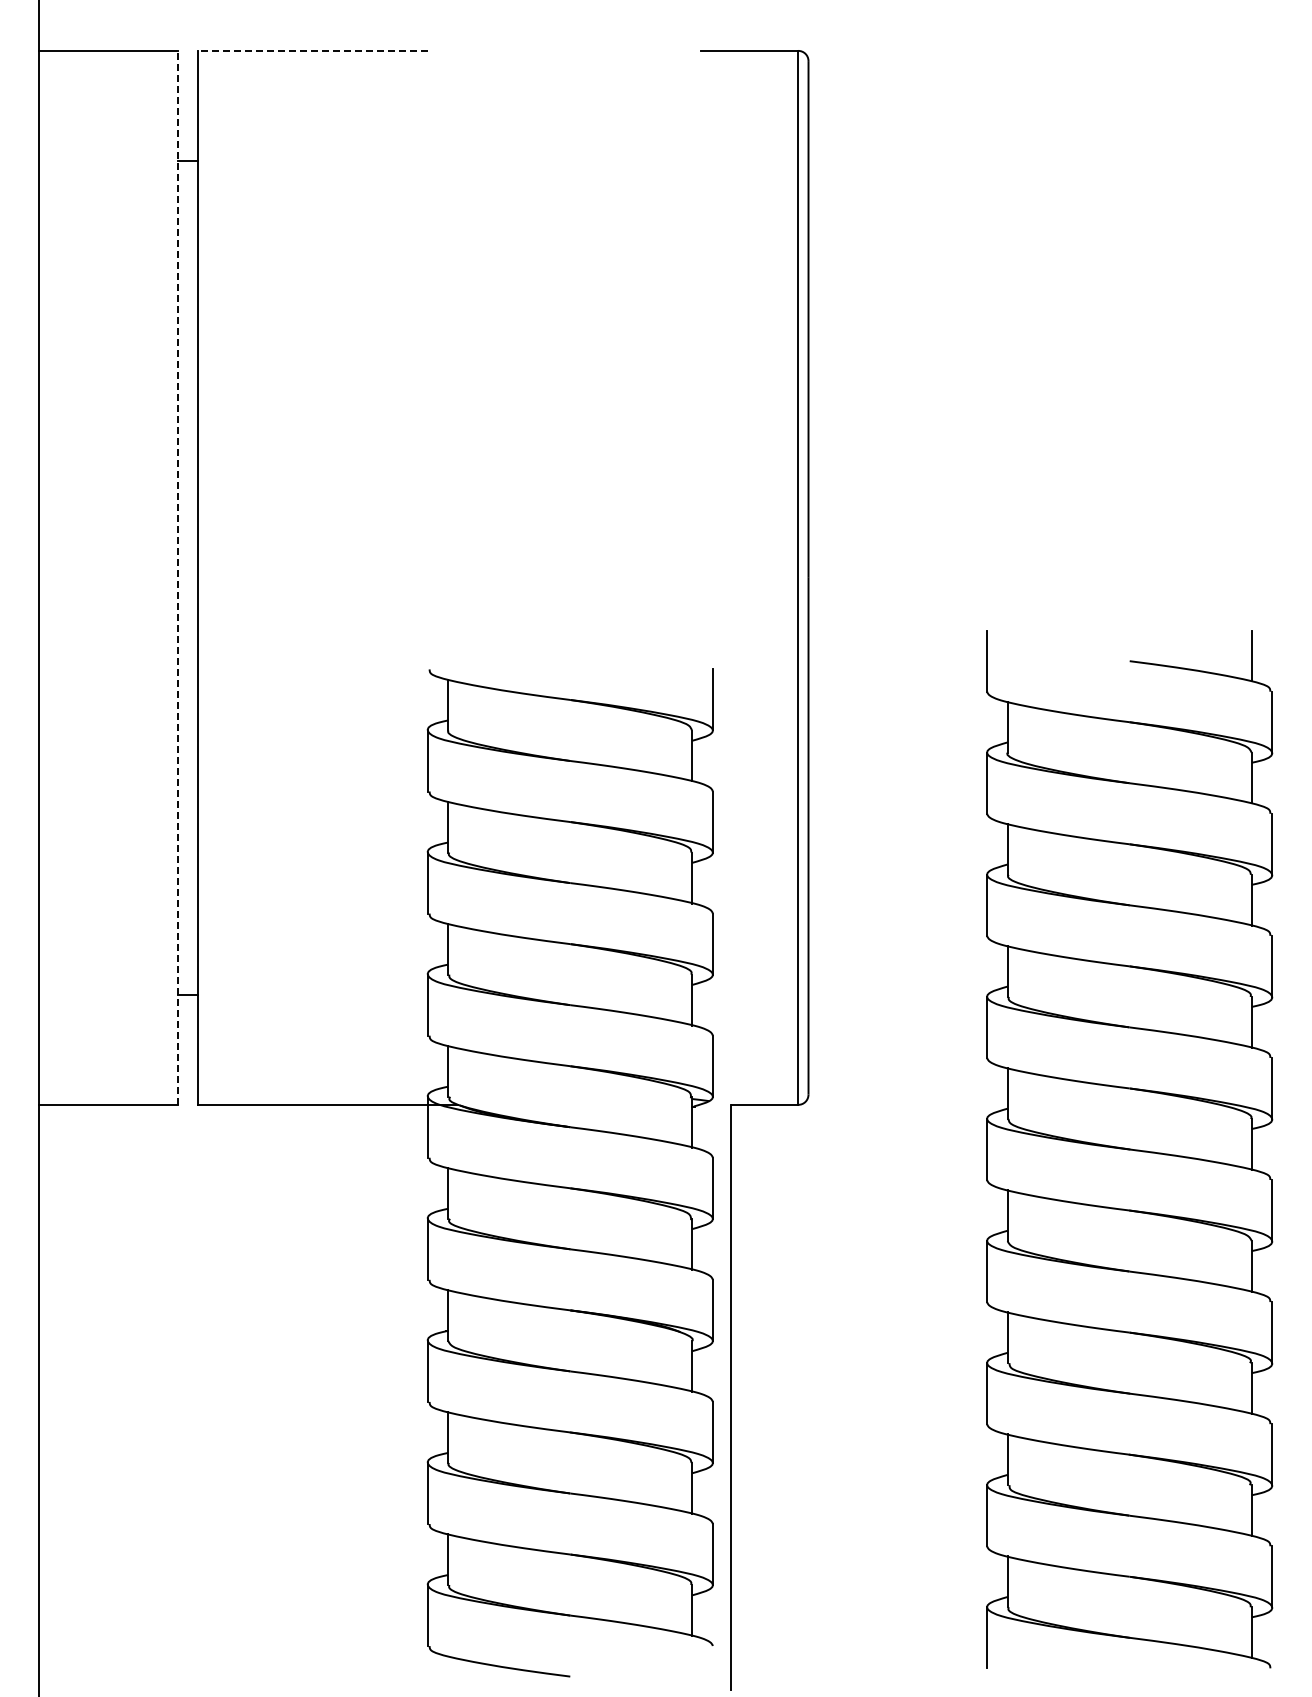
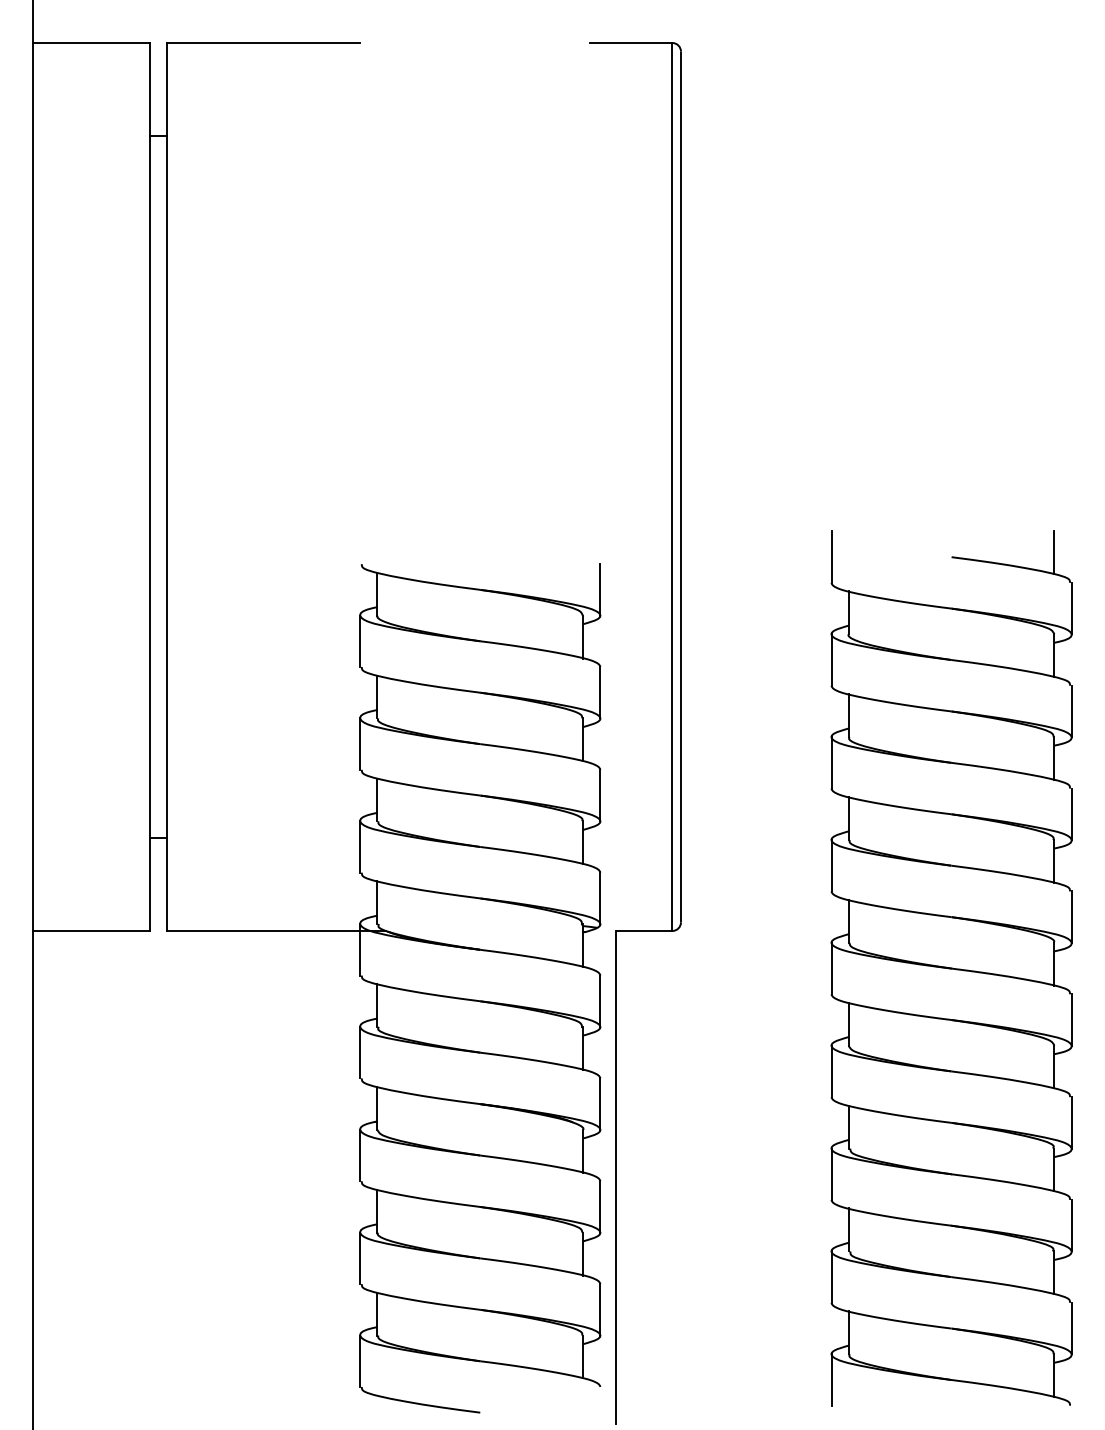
line: (312, 50) -> (263, 42), dashed -> solid
line: (177, 577) -> (149, 486), dashed -> solid

